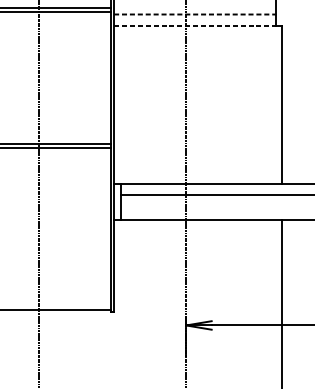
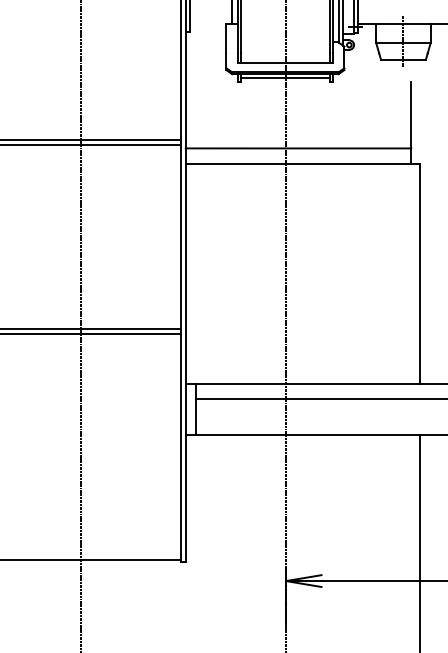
line: (195, 14) -> (298, 148), dashed -> solid
line: (195, 26) -> (298, 164), dashed -> solid

